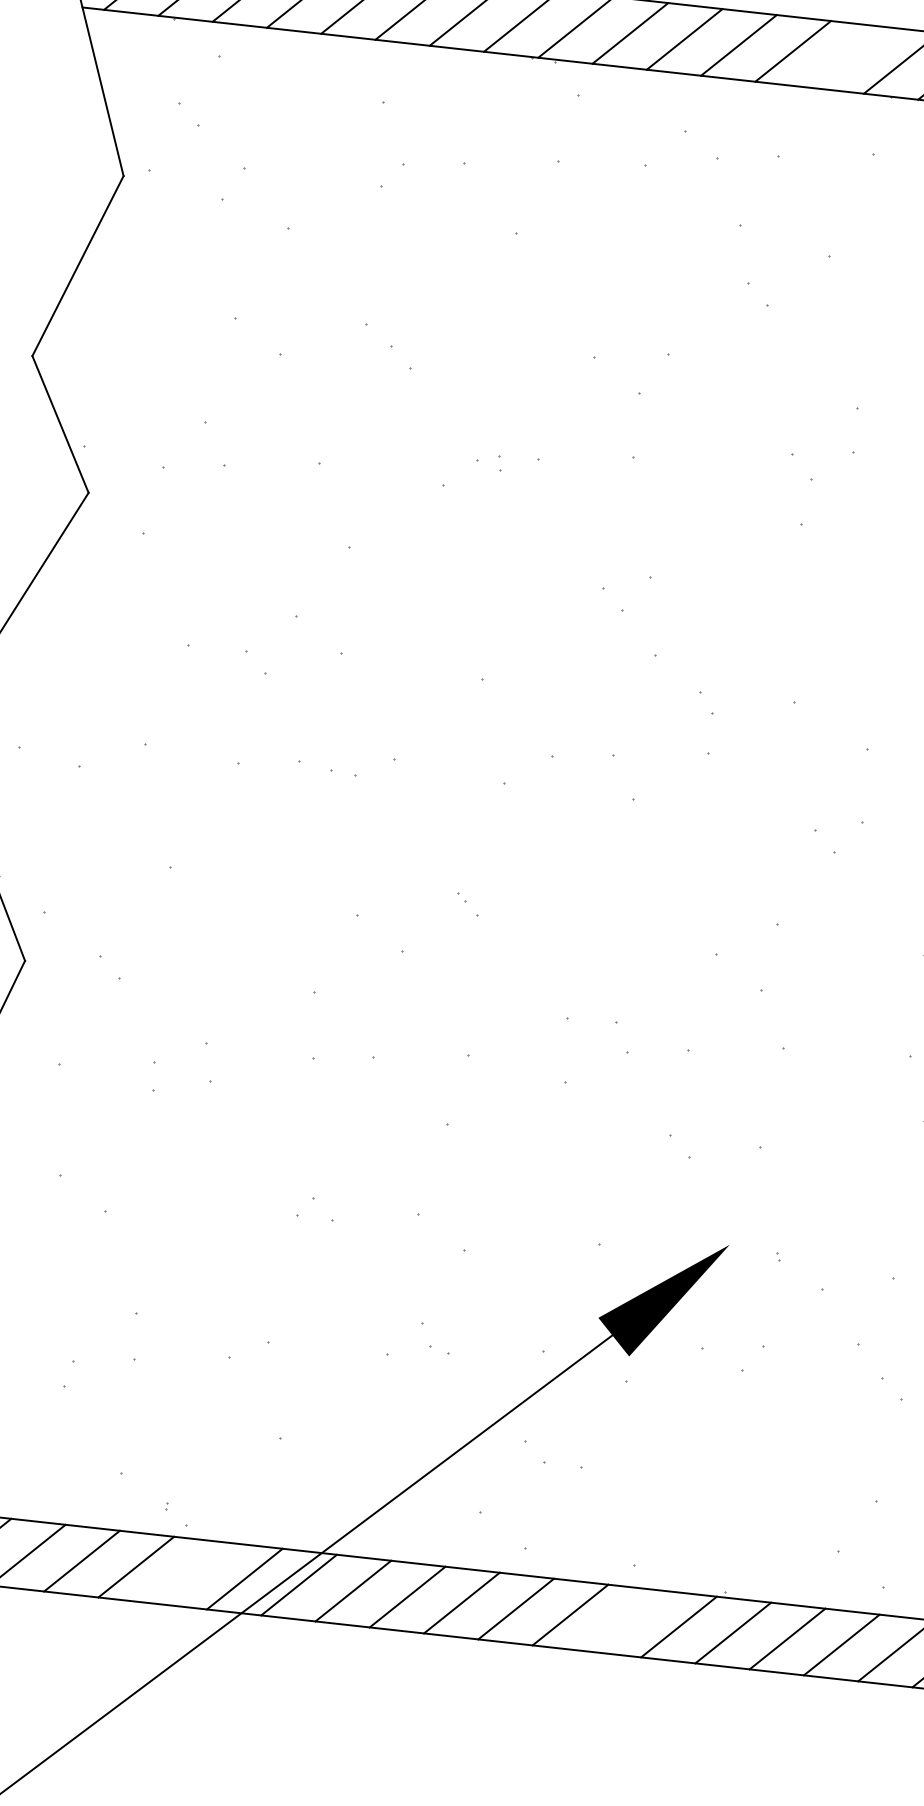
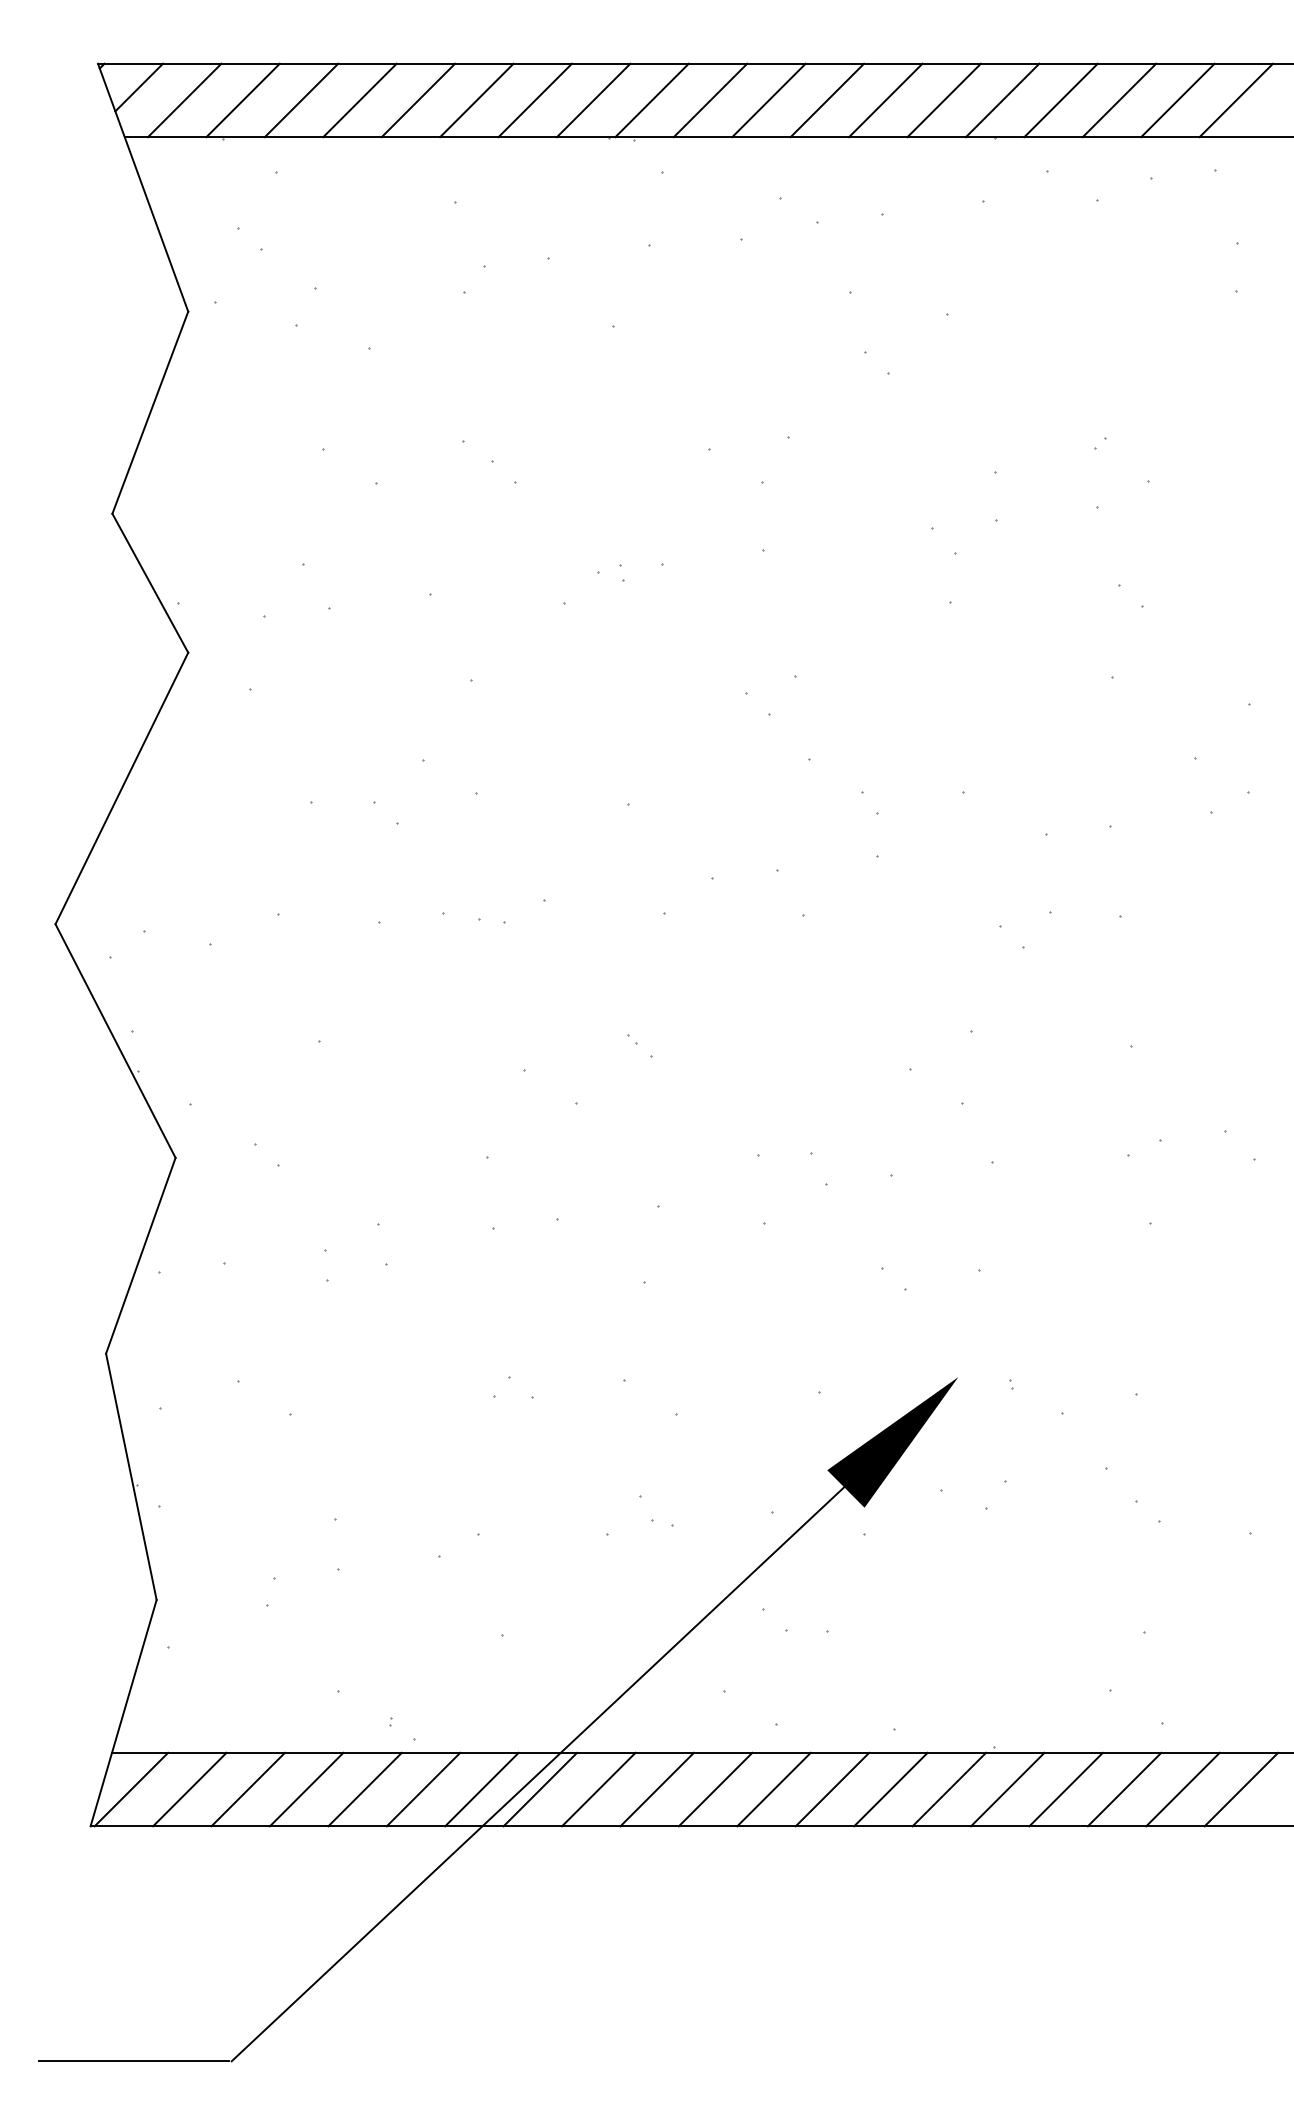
line: (846, 57) -> (943, 100), added
line: (190, 1573) -> (423, 1789), added
line: (624, 1620) -> (890, 1789), added

